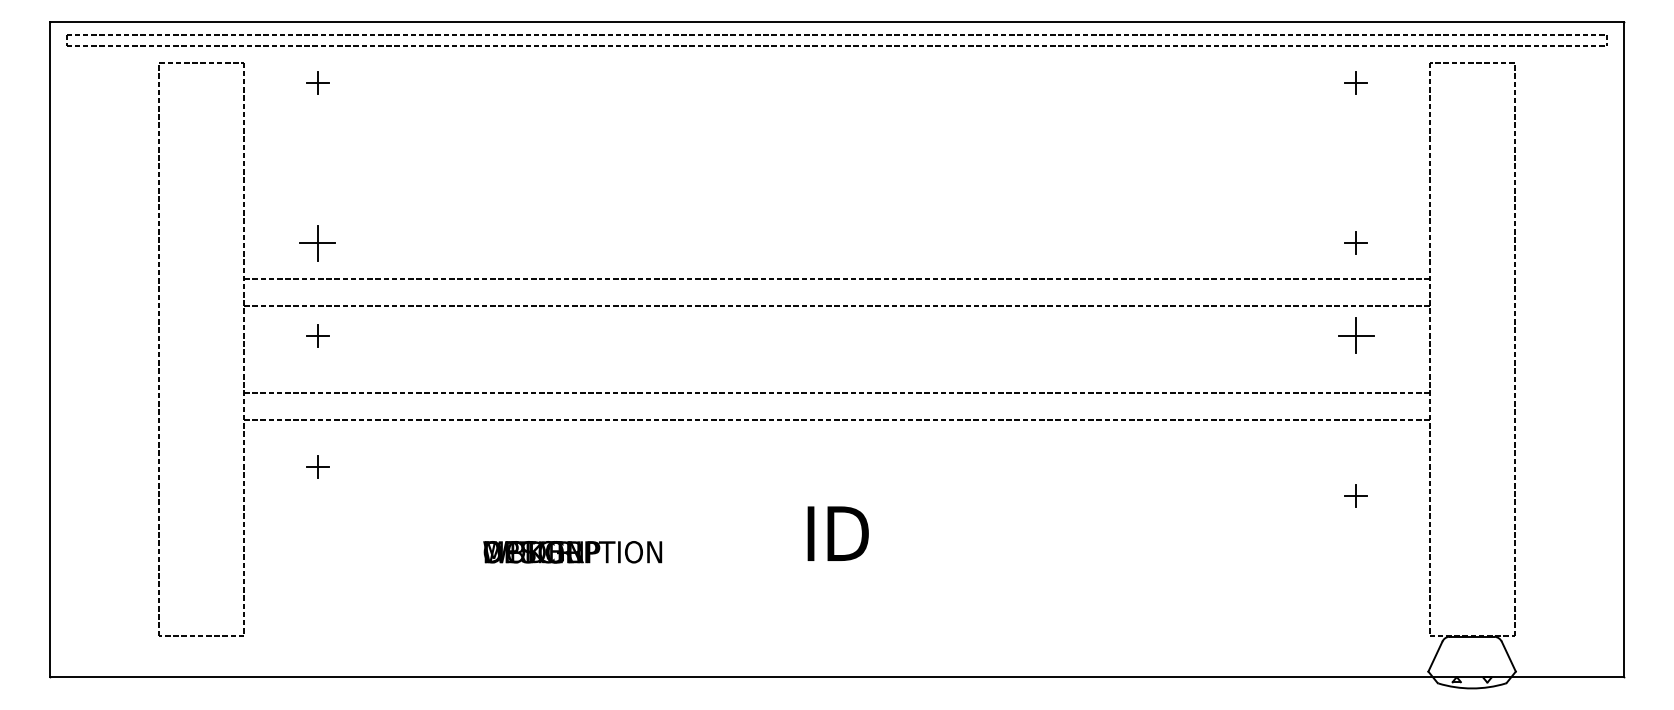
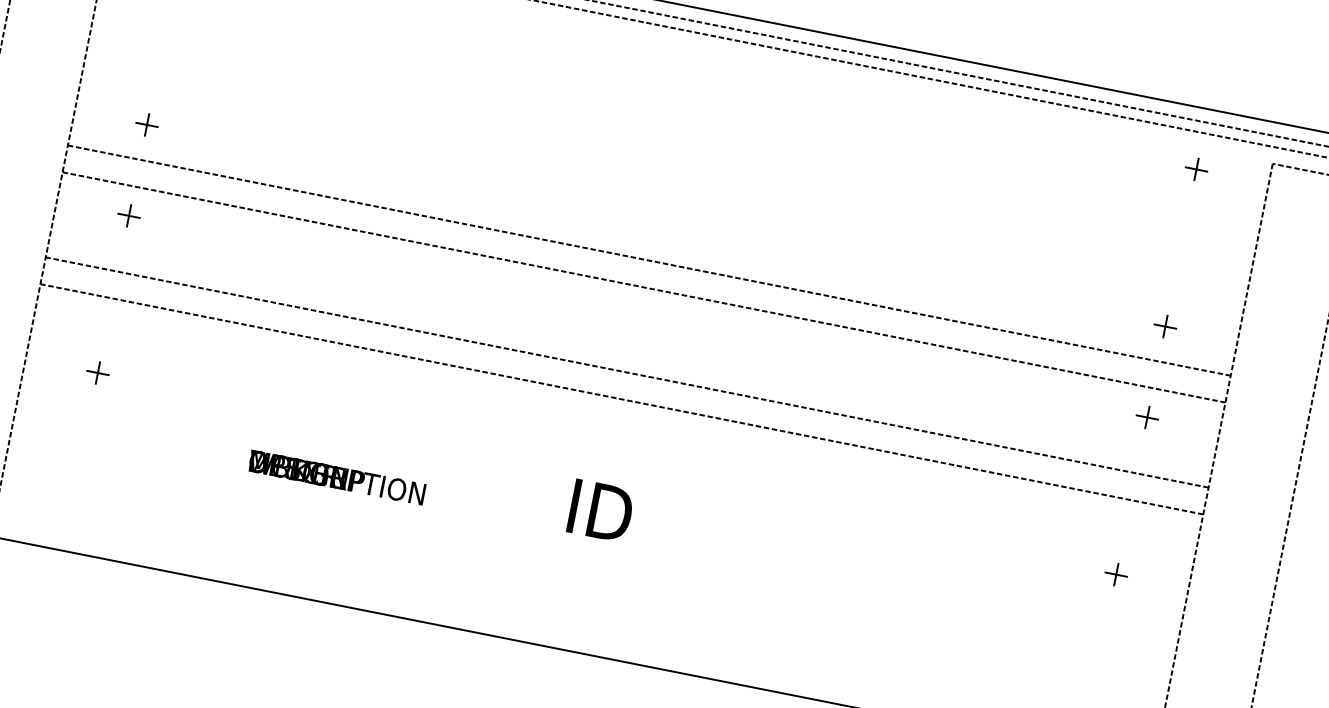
part: (317, 242) -> (146, 124), size x0.62
part: (1355, 335) -> (1146, 417), size x0.62
part: (317, 466) -> (97, 372), moved

